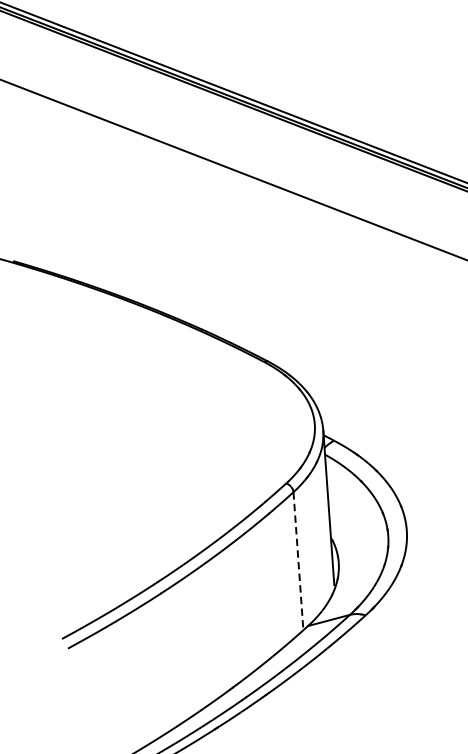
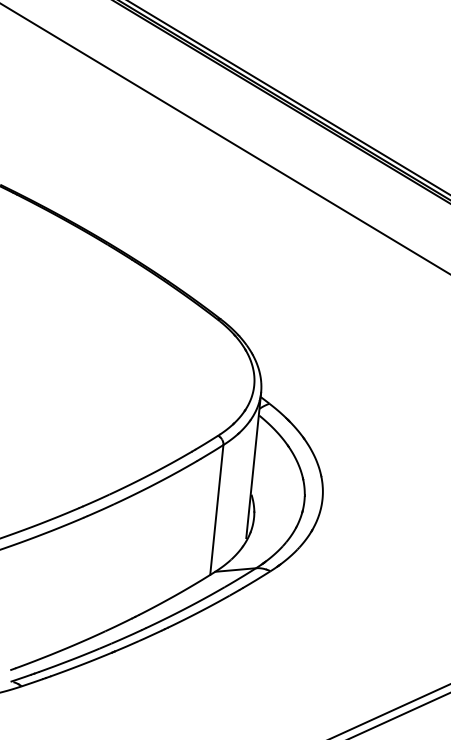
line: (298, 561) -> (216, 510), dashed -> solid

